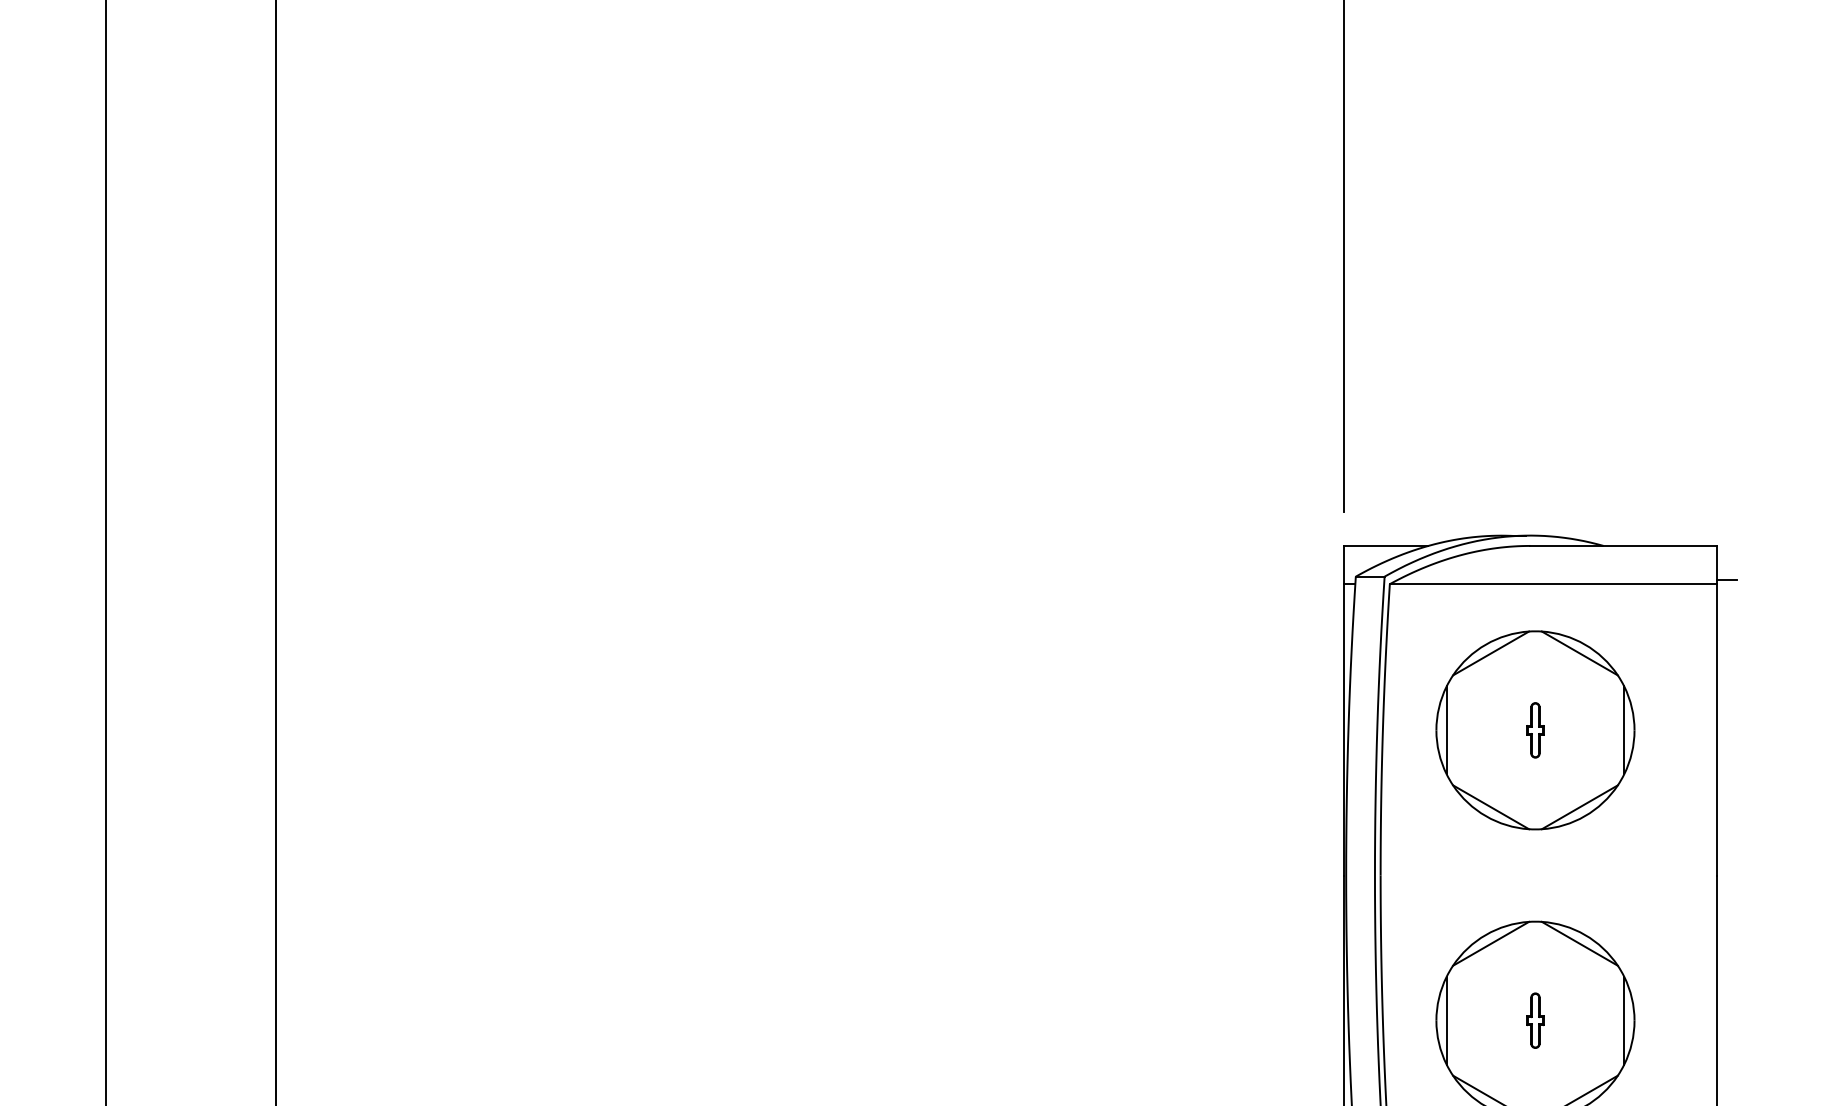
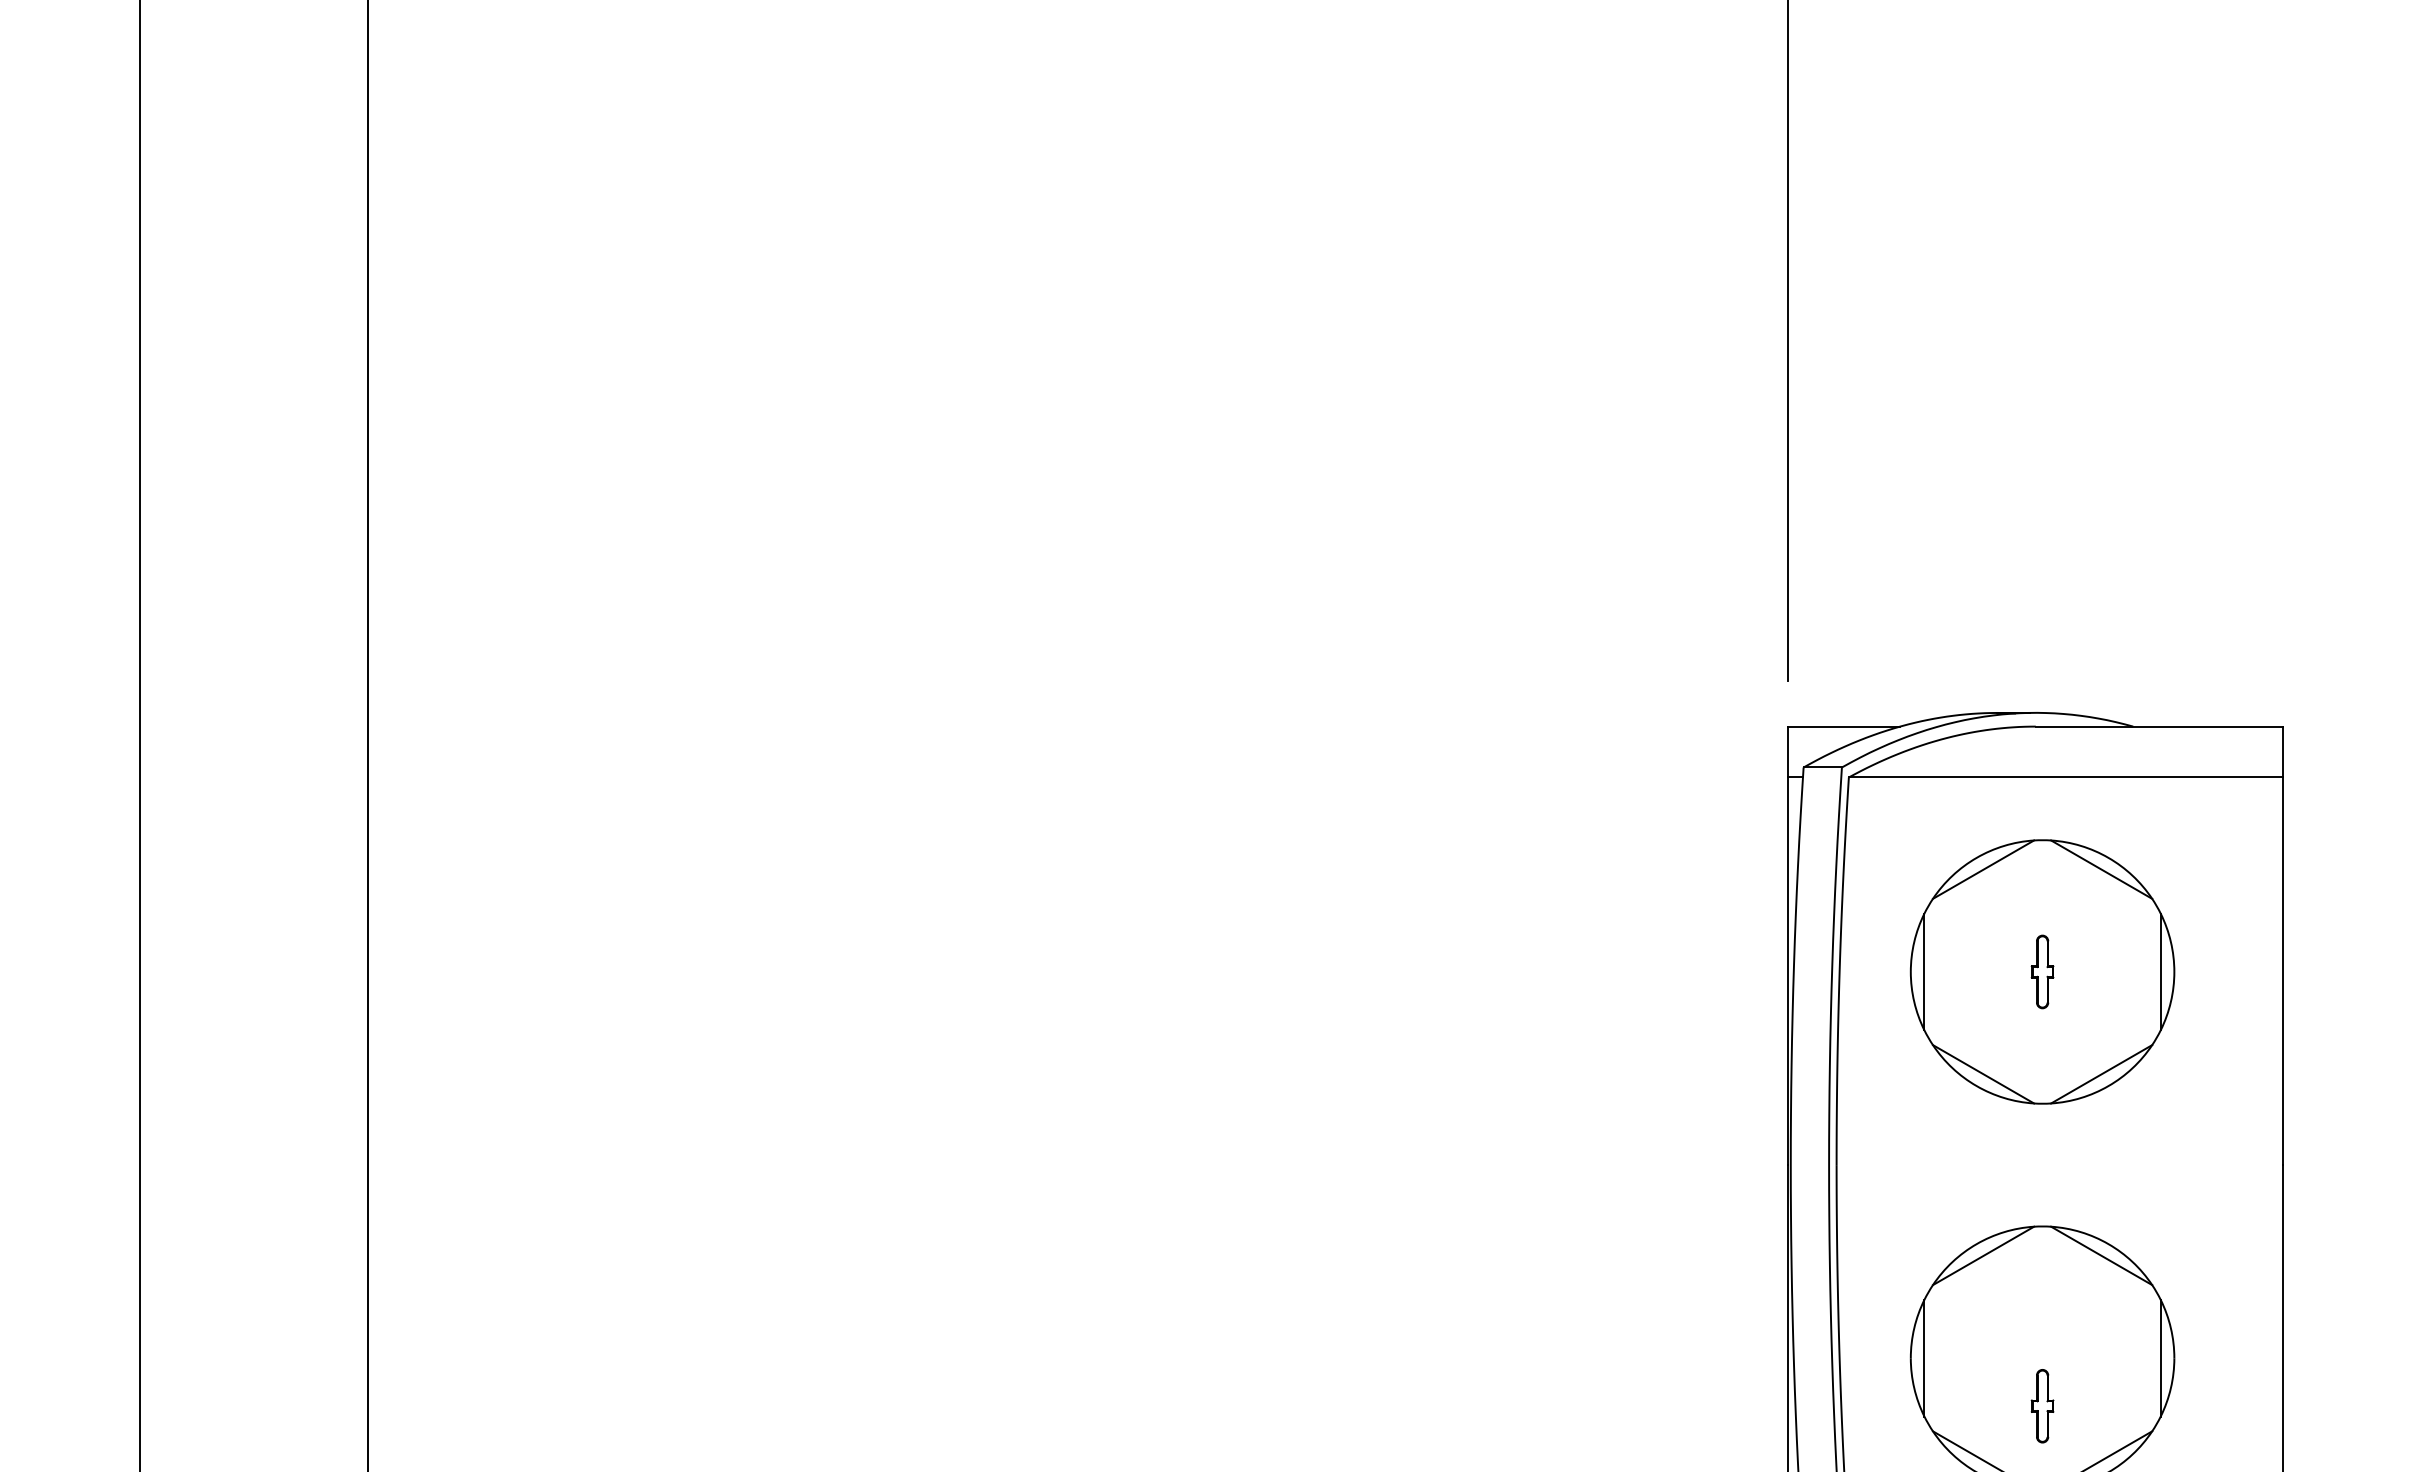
line: (1726, 580) -> (2296, 772), removed
part: (1535, 1020) -> (2042, 1406), moved

